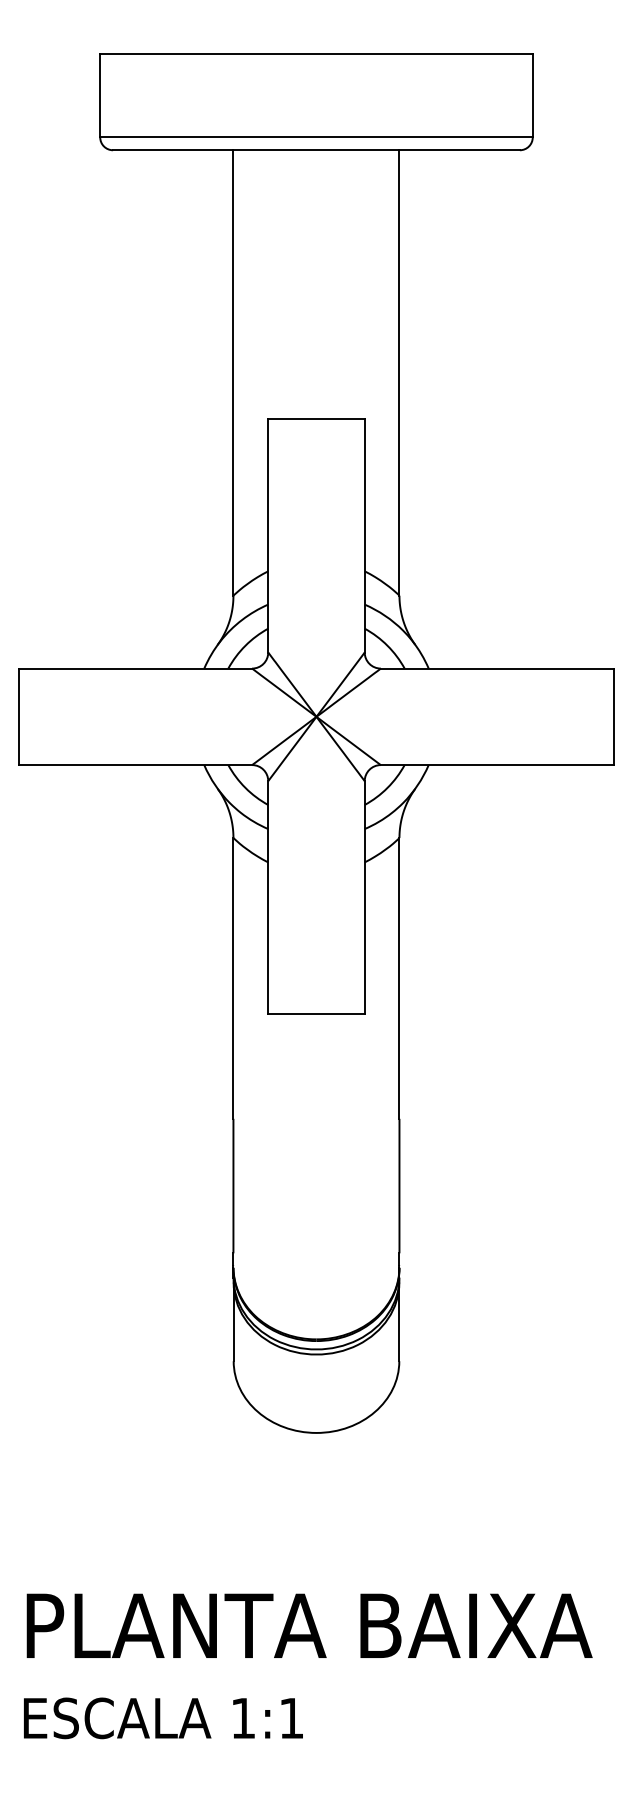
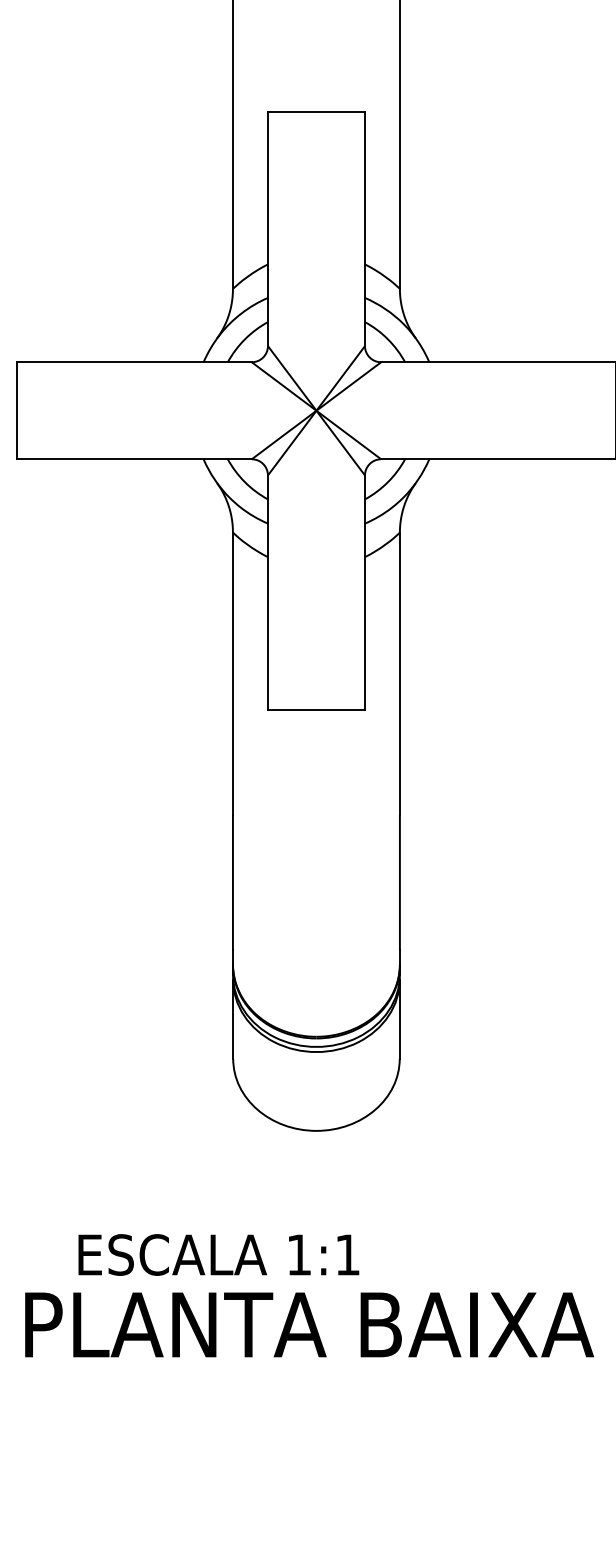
text: (163, 1718) -> (218, 1255), moved

